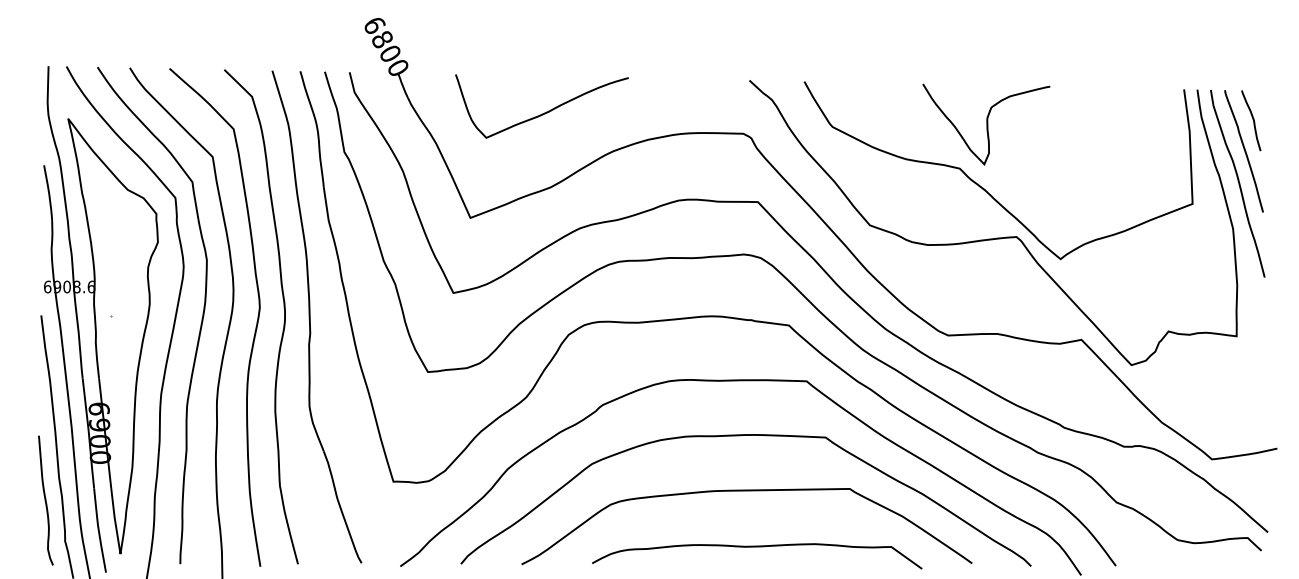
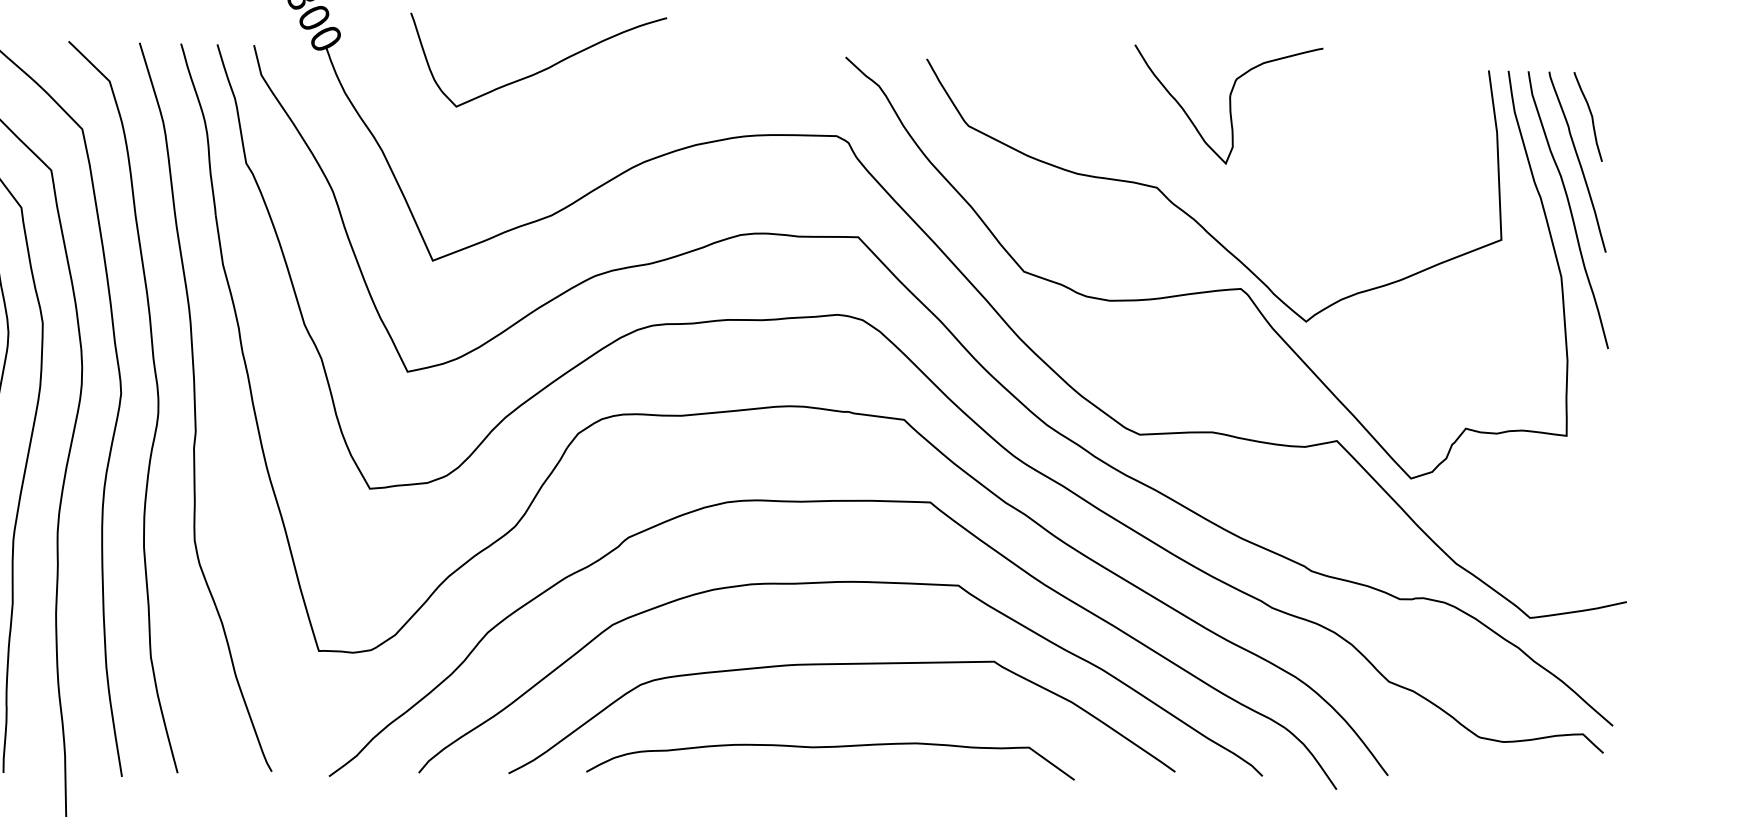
curve: (544, 112) -> (542, 69), moved
curve: (986, 124) -> (1228, 104), moved
curve: (757, 547) -> (830, 748), moved

